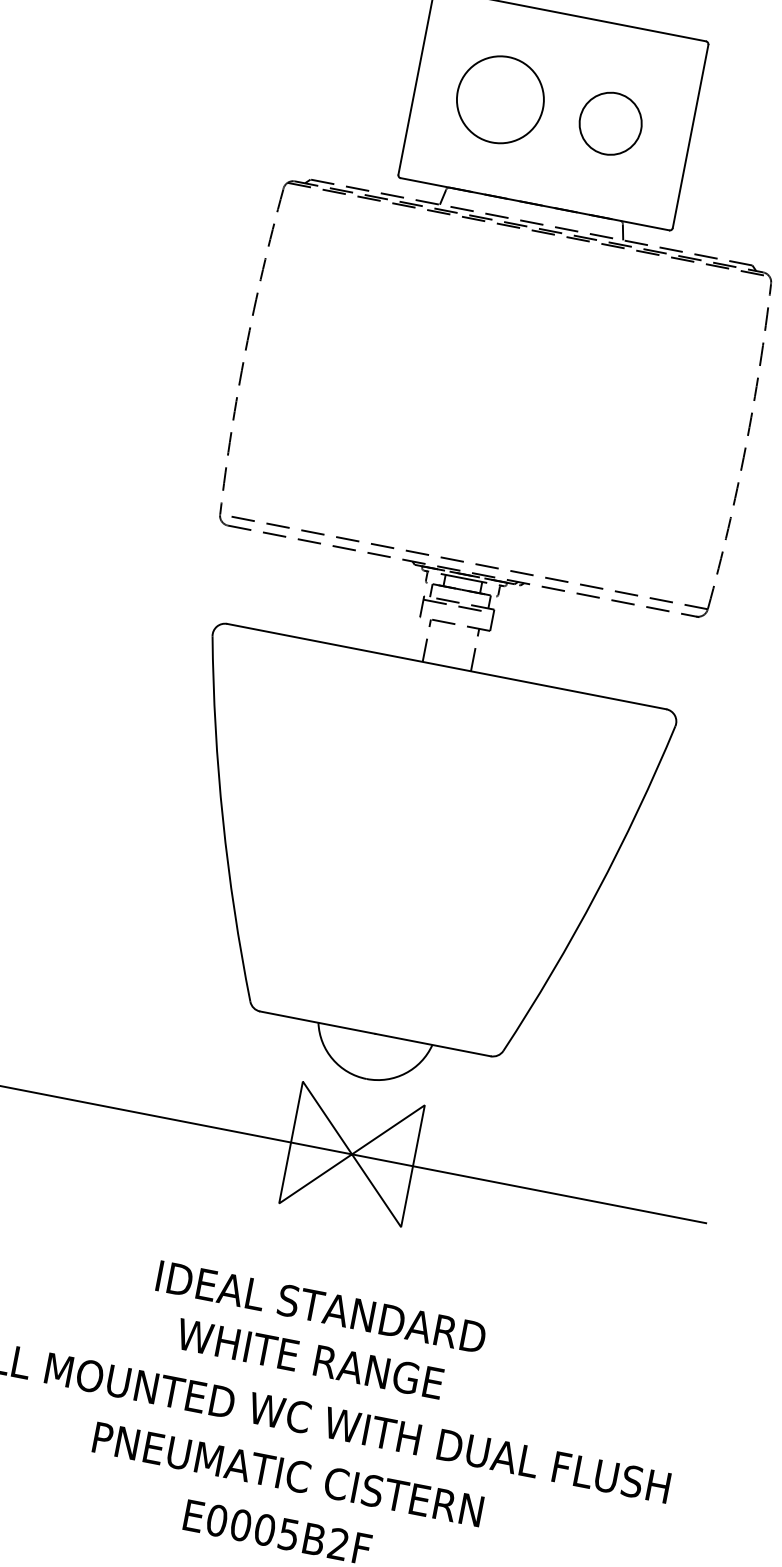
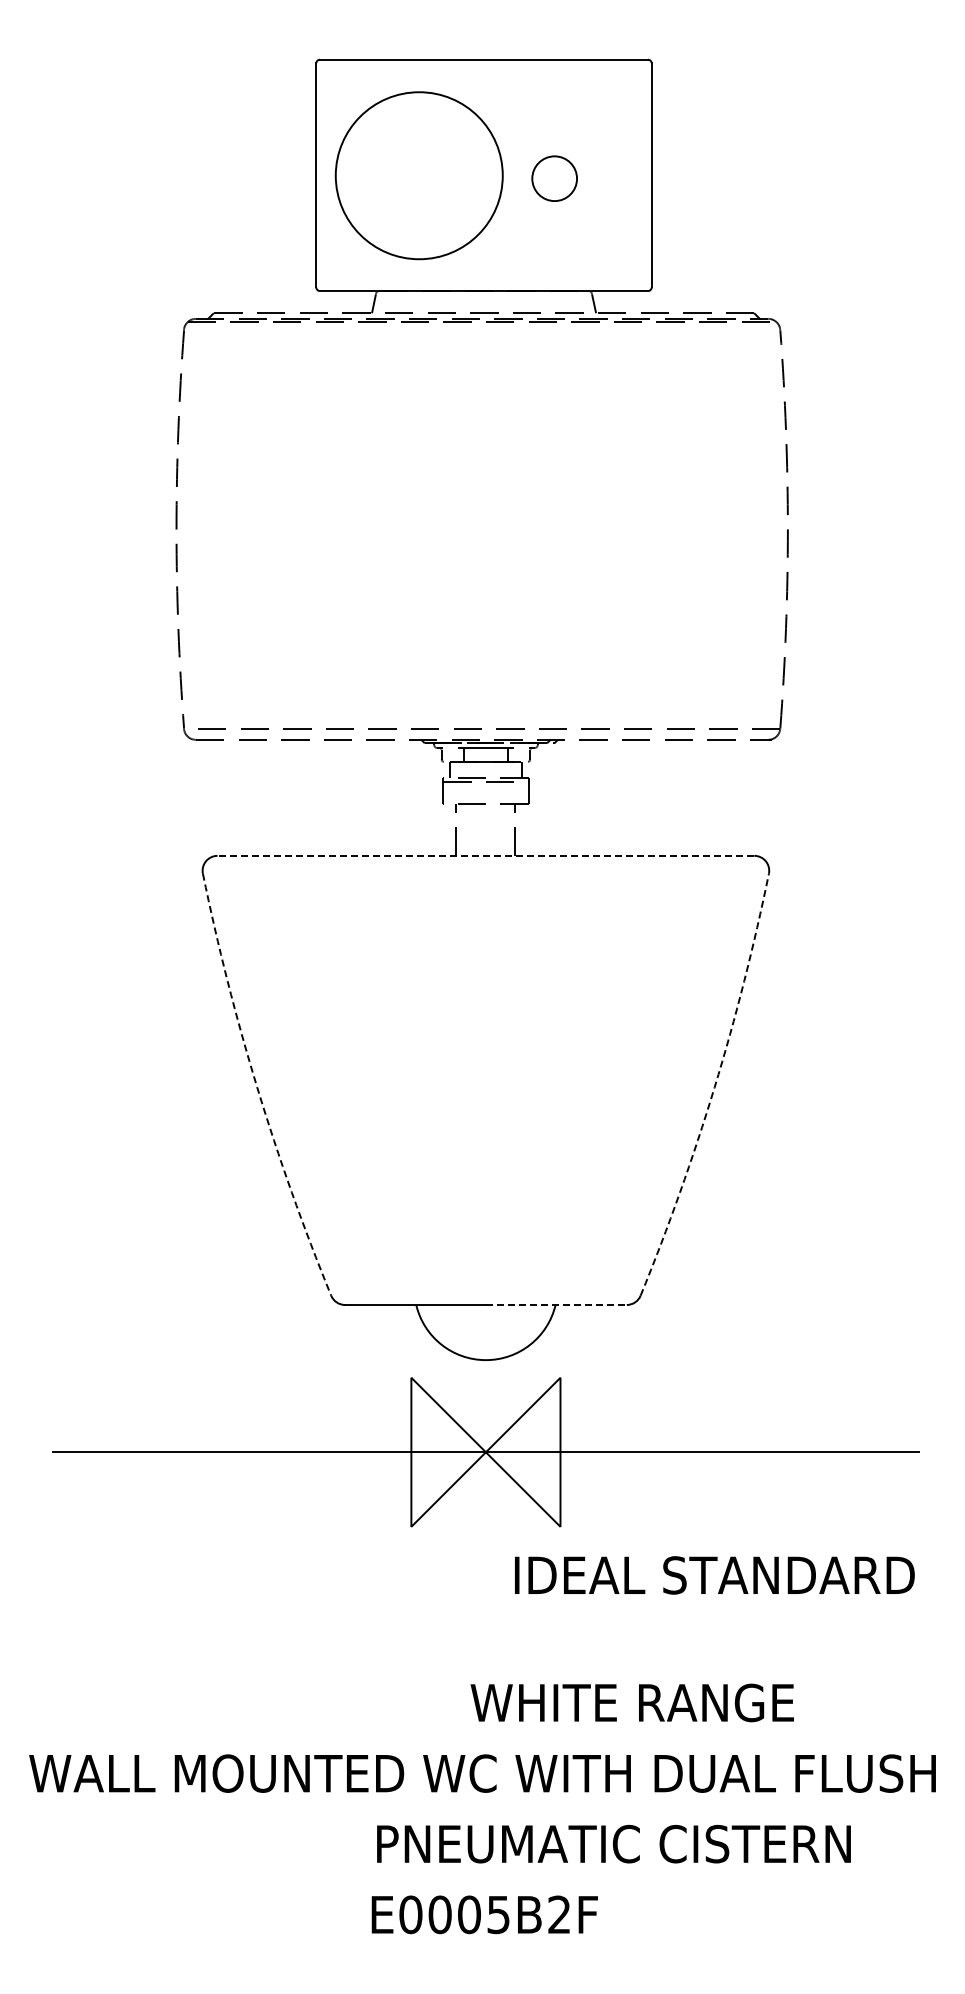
circle: (500, 99) -> (419, 175), size x1.6
circle: (610, 123) -> (554, 178), size x0.6
line: (446, 666) -> (485, 855), solid -> dashed
arc: (223, 819) -> (257, 1087), solid -> dashed
arc: (596, 892) -> (714, 1087), solid -> dashed
line: (433, 1044) -> (556, 1304), solid -> dashed
text: (321, 1307) -> (714, 1575), moved
text: (309, 1358) -> (631, 1702), moved
text: (287, 1473) -> (613, 1843), moved

